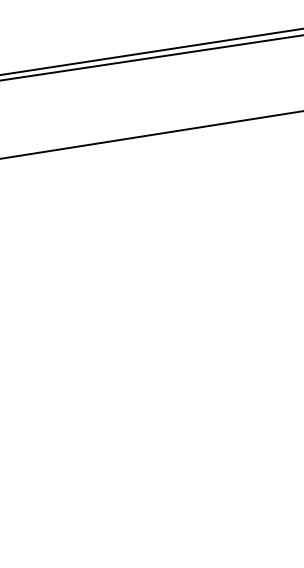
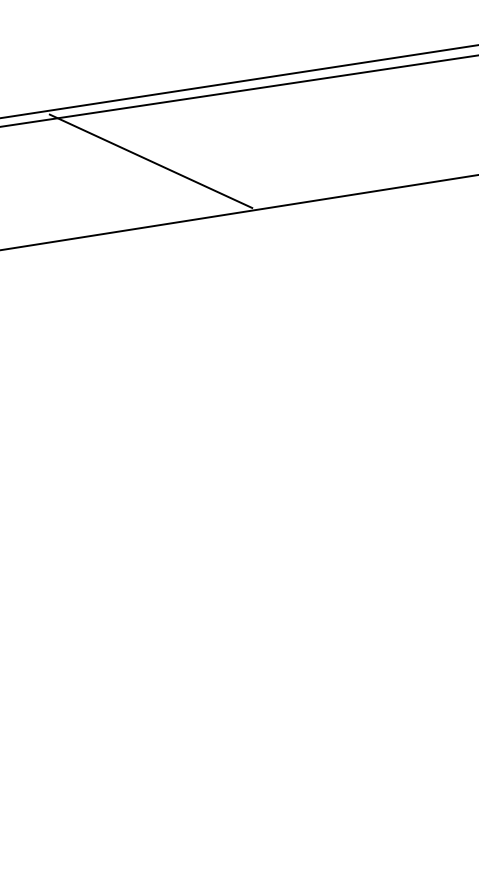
line: (95, 102) -> (150, 161), added

